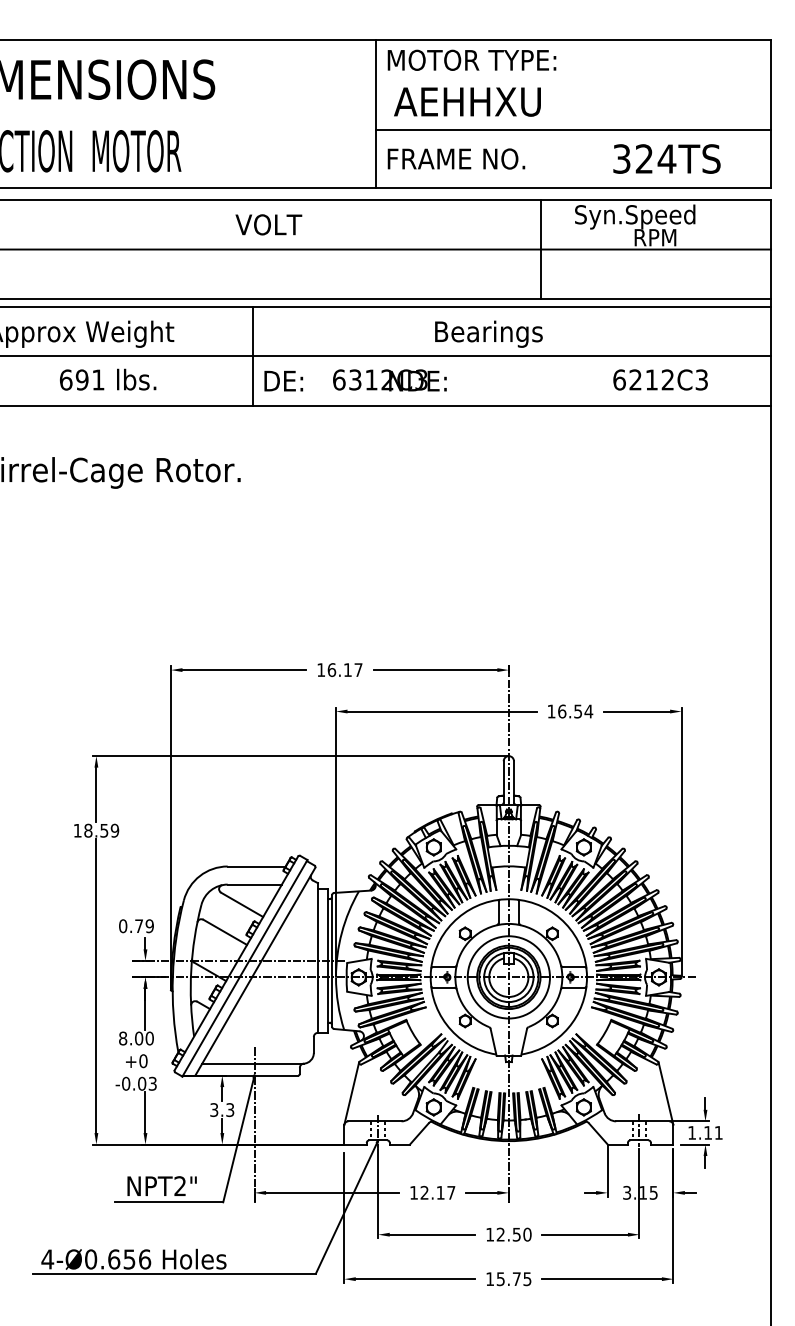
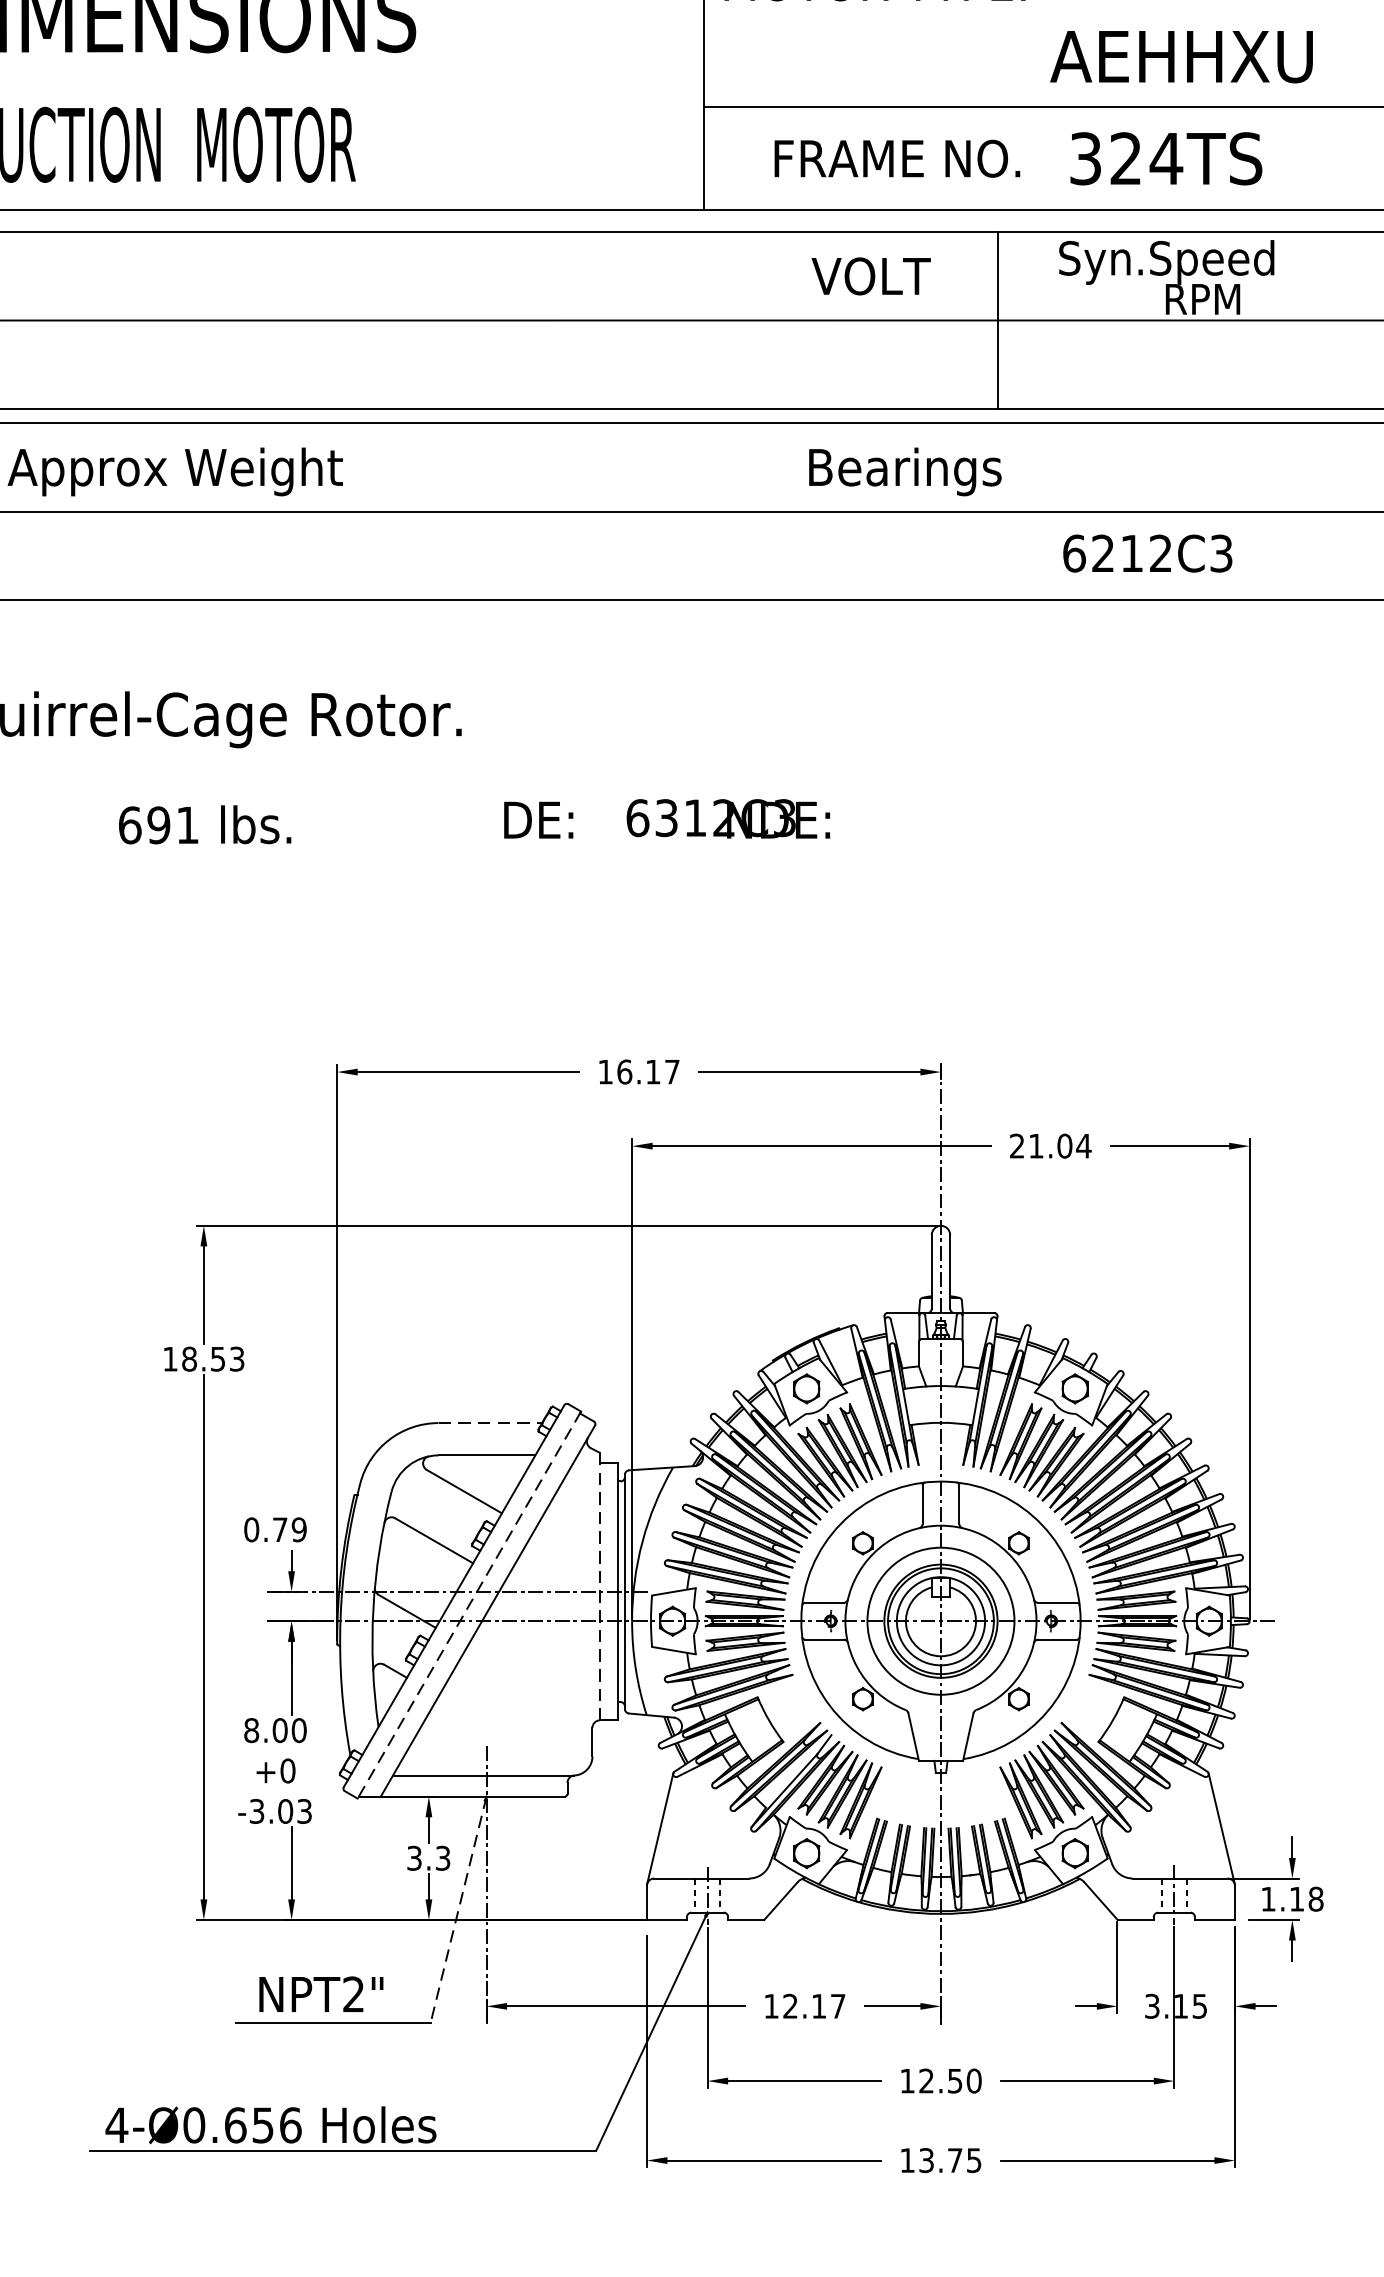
text: (467, 101) -> (1181, 55), moved
text: (456, 158) -> (897, 157), moved
text: (666, 158) -> (1165, 157), moved
text: (268, 224) -> (870, 275), moved
line: (252, 356) -> (482, 511), removed
text: (108, 379) -> (205, 824), moved
text: (660, 379) -> (1147, 552), moved
text: (355, 380) -> (666, 819), moved
text: (564, 711) -> (1040, 1146), 16.54 -> 21.04
text: (114, 830) -> (236, 1358), 18.59 -> 18.53
line: (257, 866) -> (491, 1423), solid -> dashed
line: (317, 958) -> (598, 1587), solid -> dashed
line: (244, 968) -> (468, 1605), solid -> dashed
text: (126, 1083) -> (257, 1810), -0.03 -> -3.03
text: (718, 1132) -> (1315, 1898), 1.11 -> 1.18
line: (238, 1139) -> (457, 1910), solid -> dashed
text: (500, 1278) -> (926, 2159), 15.75 -> 13.75

